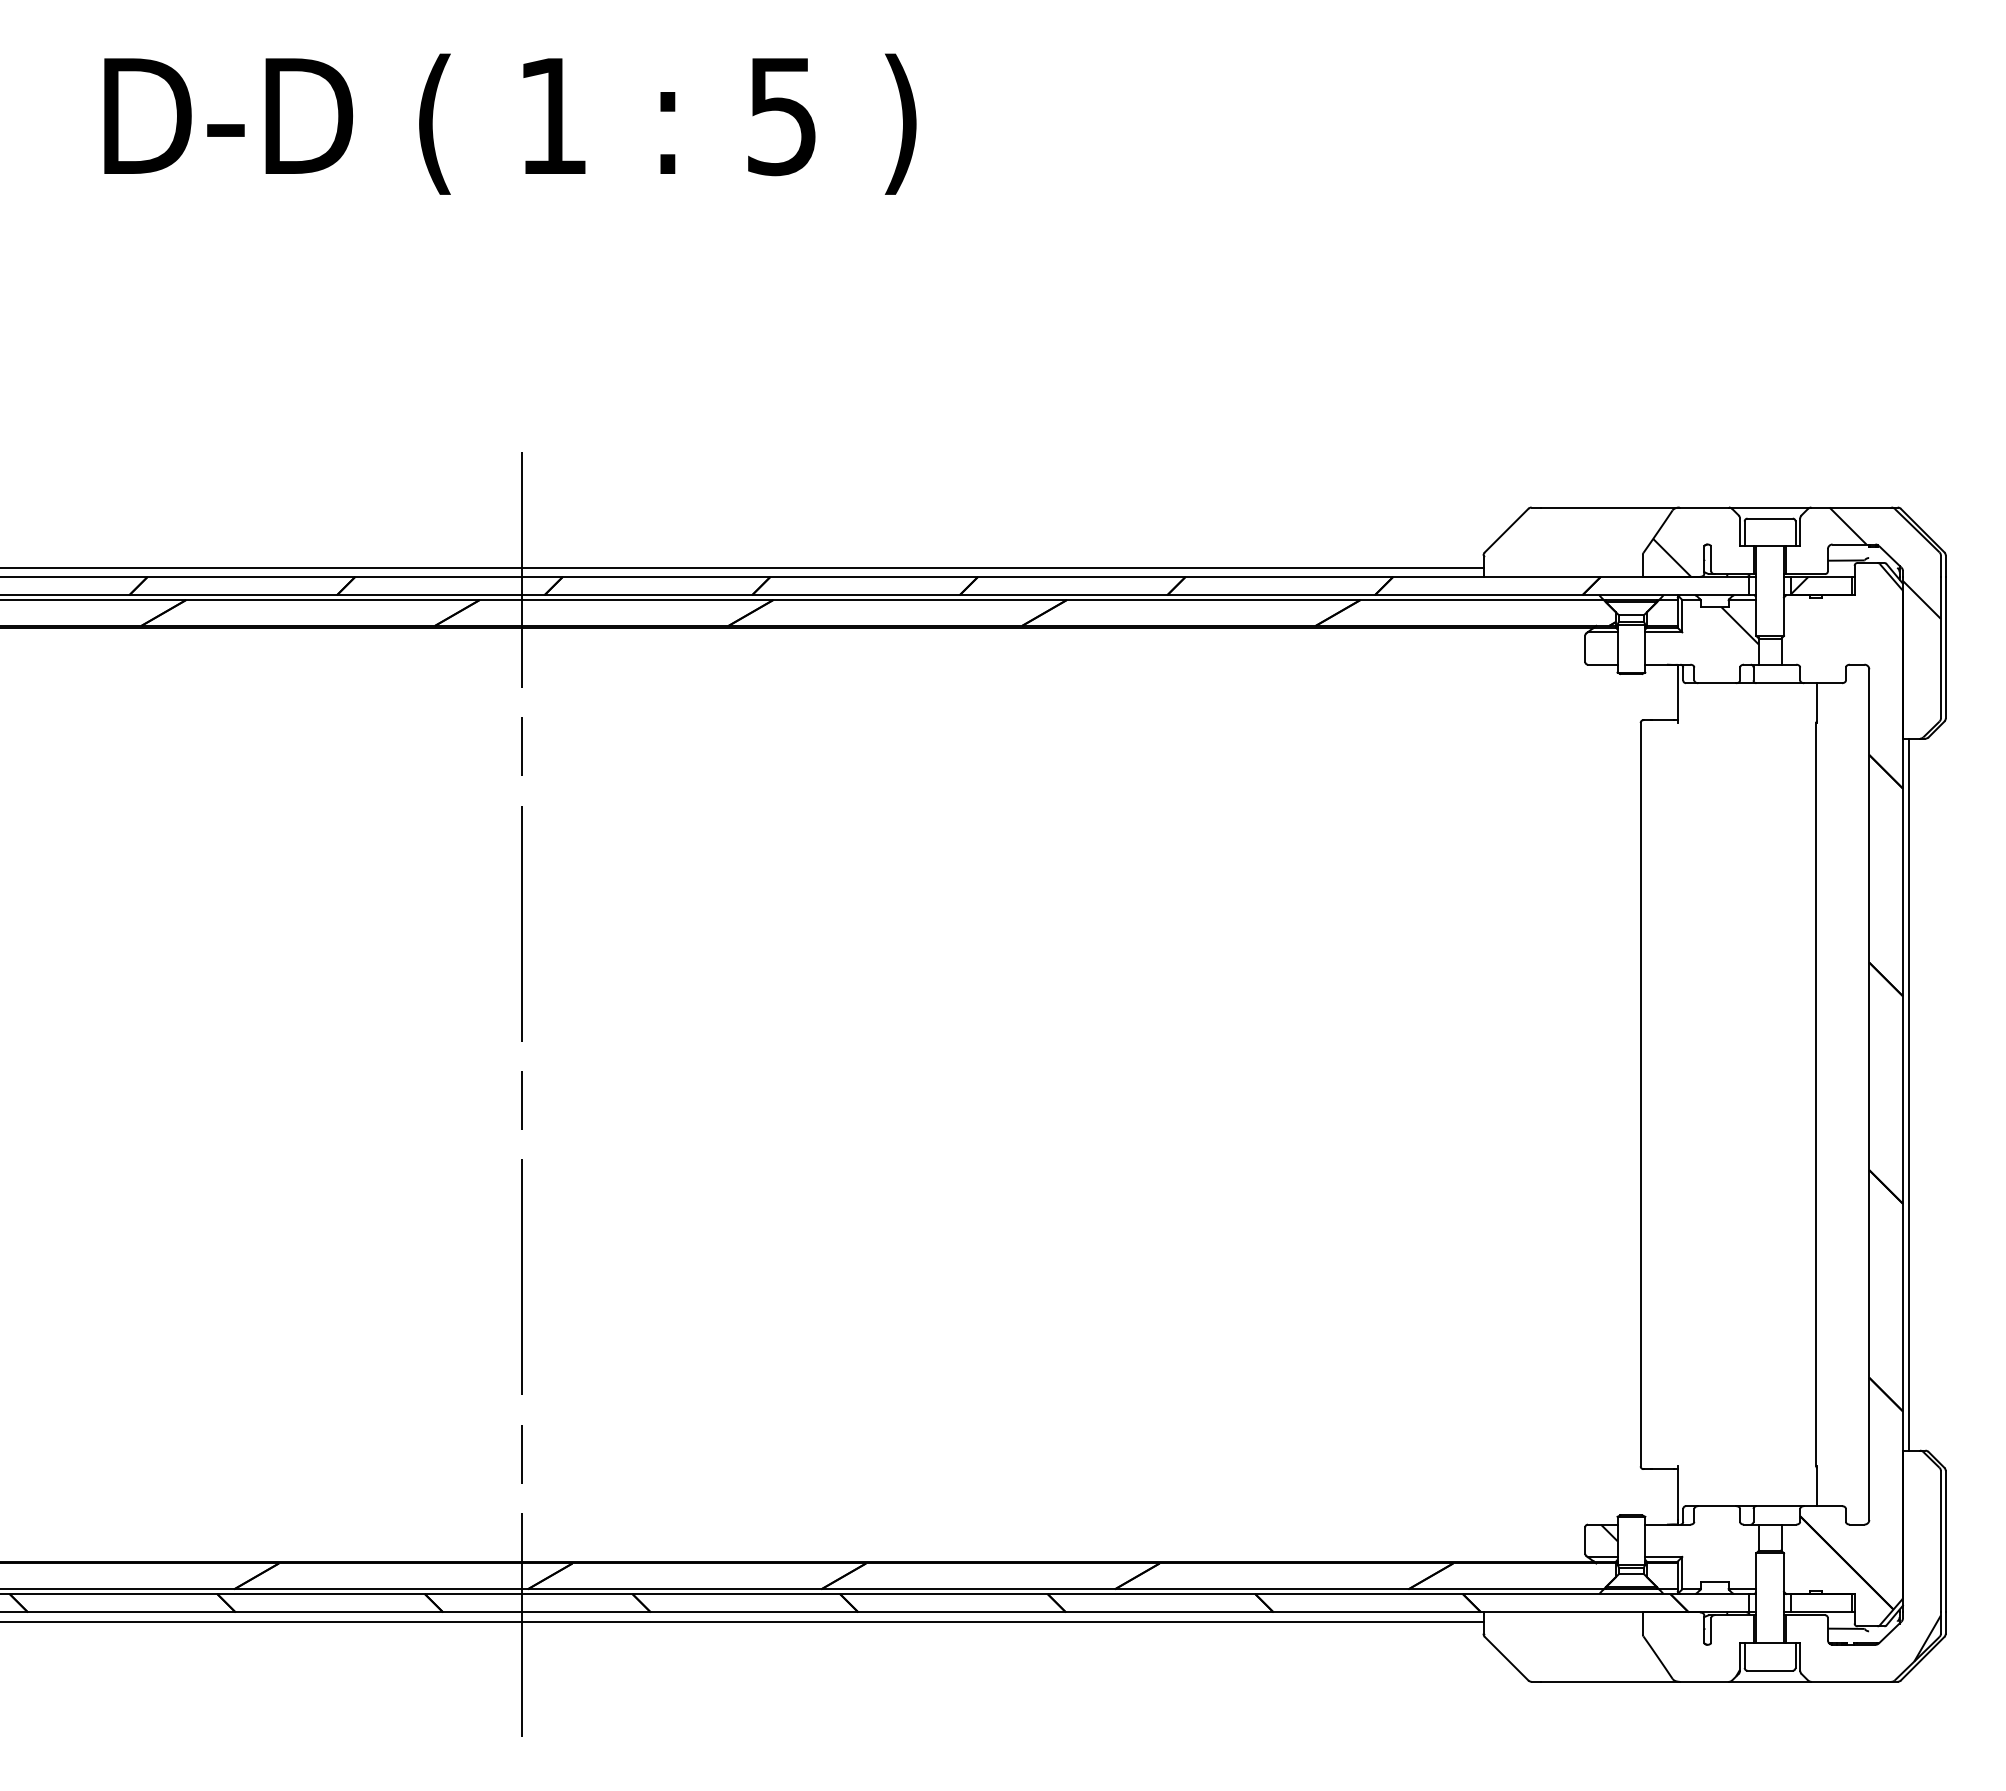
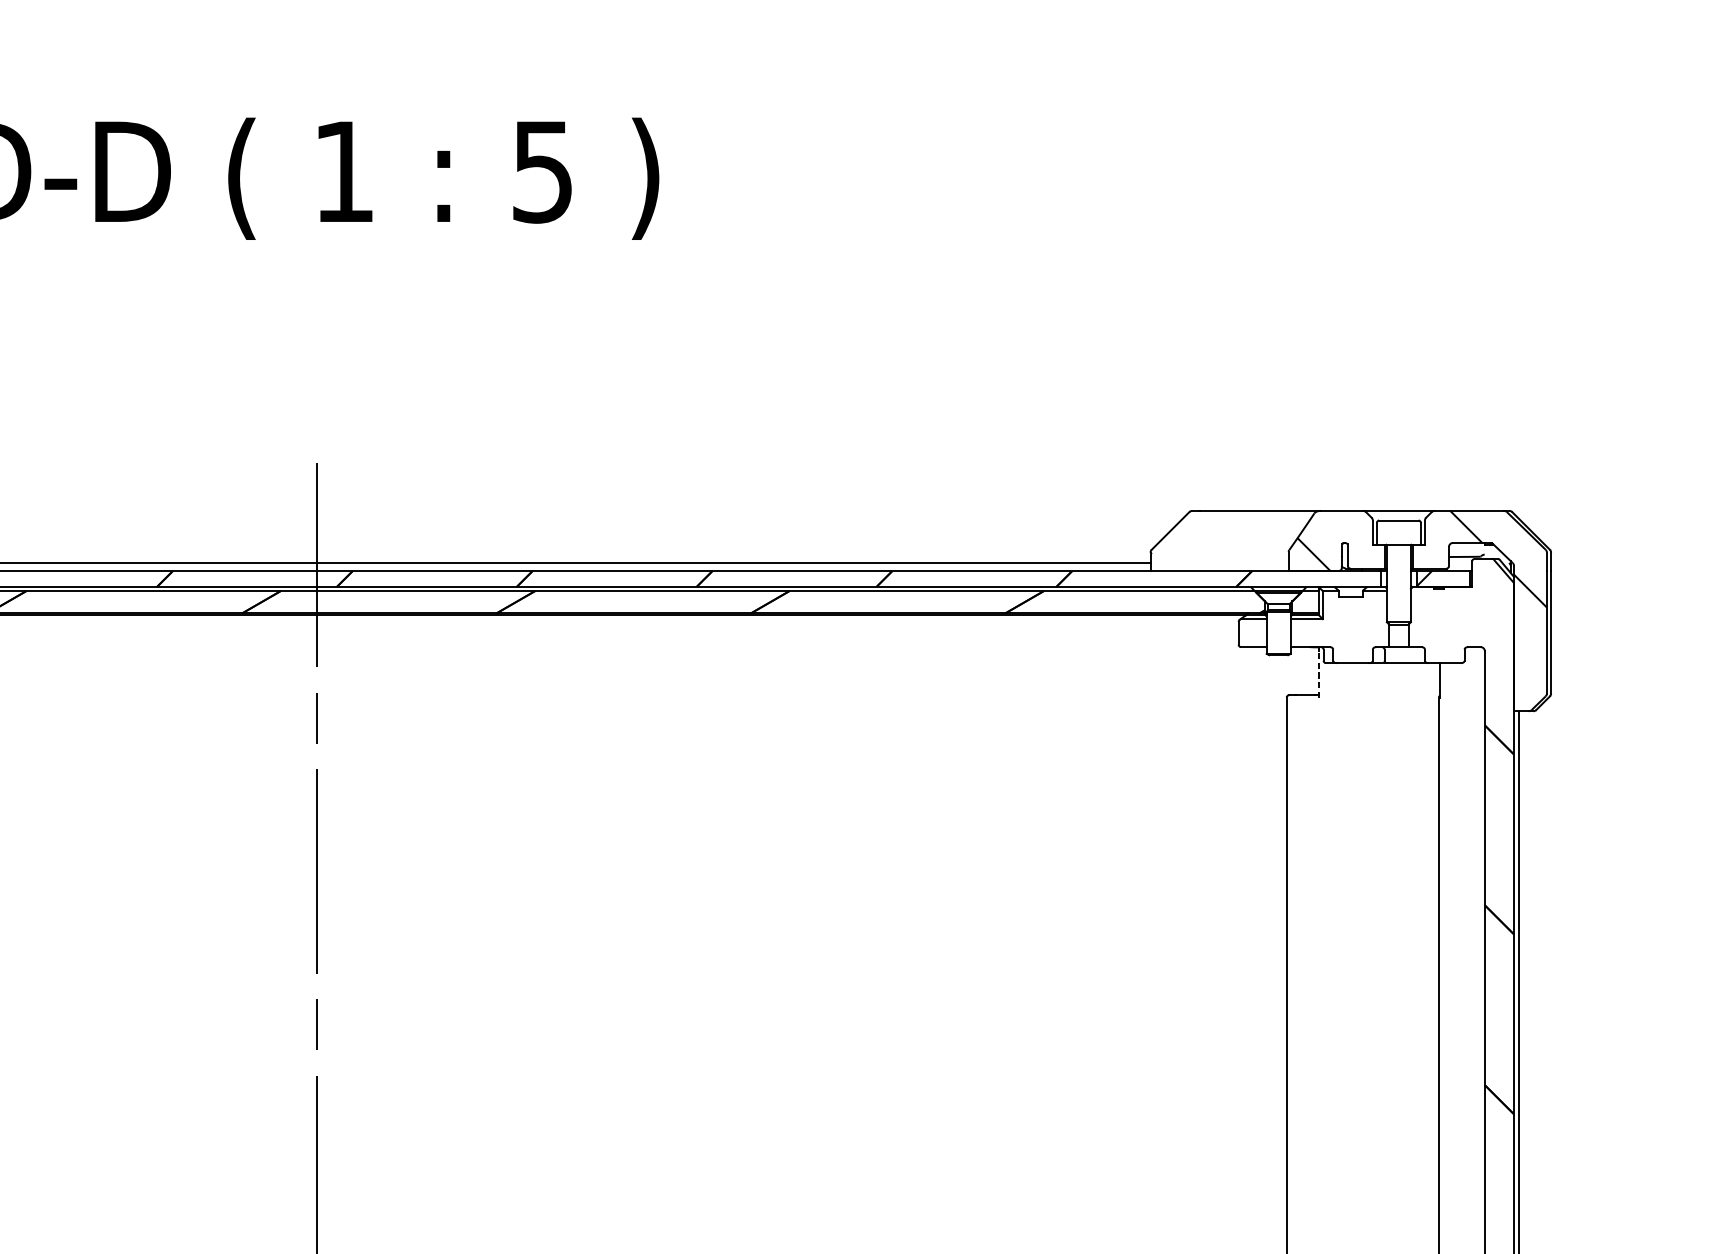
hatch: (1739, 625) -> (1372, 613), removed
line: (1677, 696) -> (1318, 674), solid -> dashed

